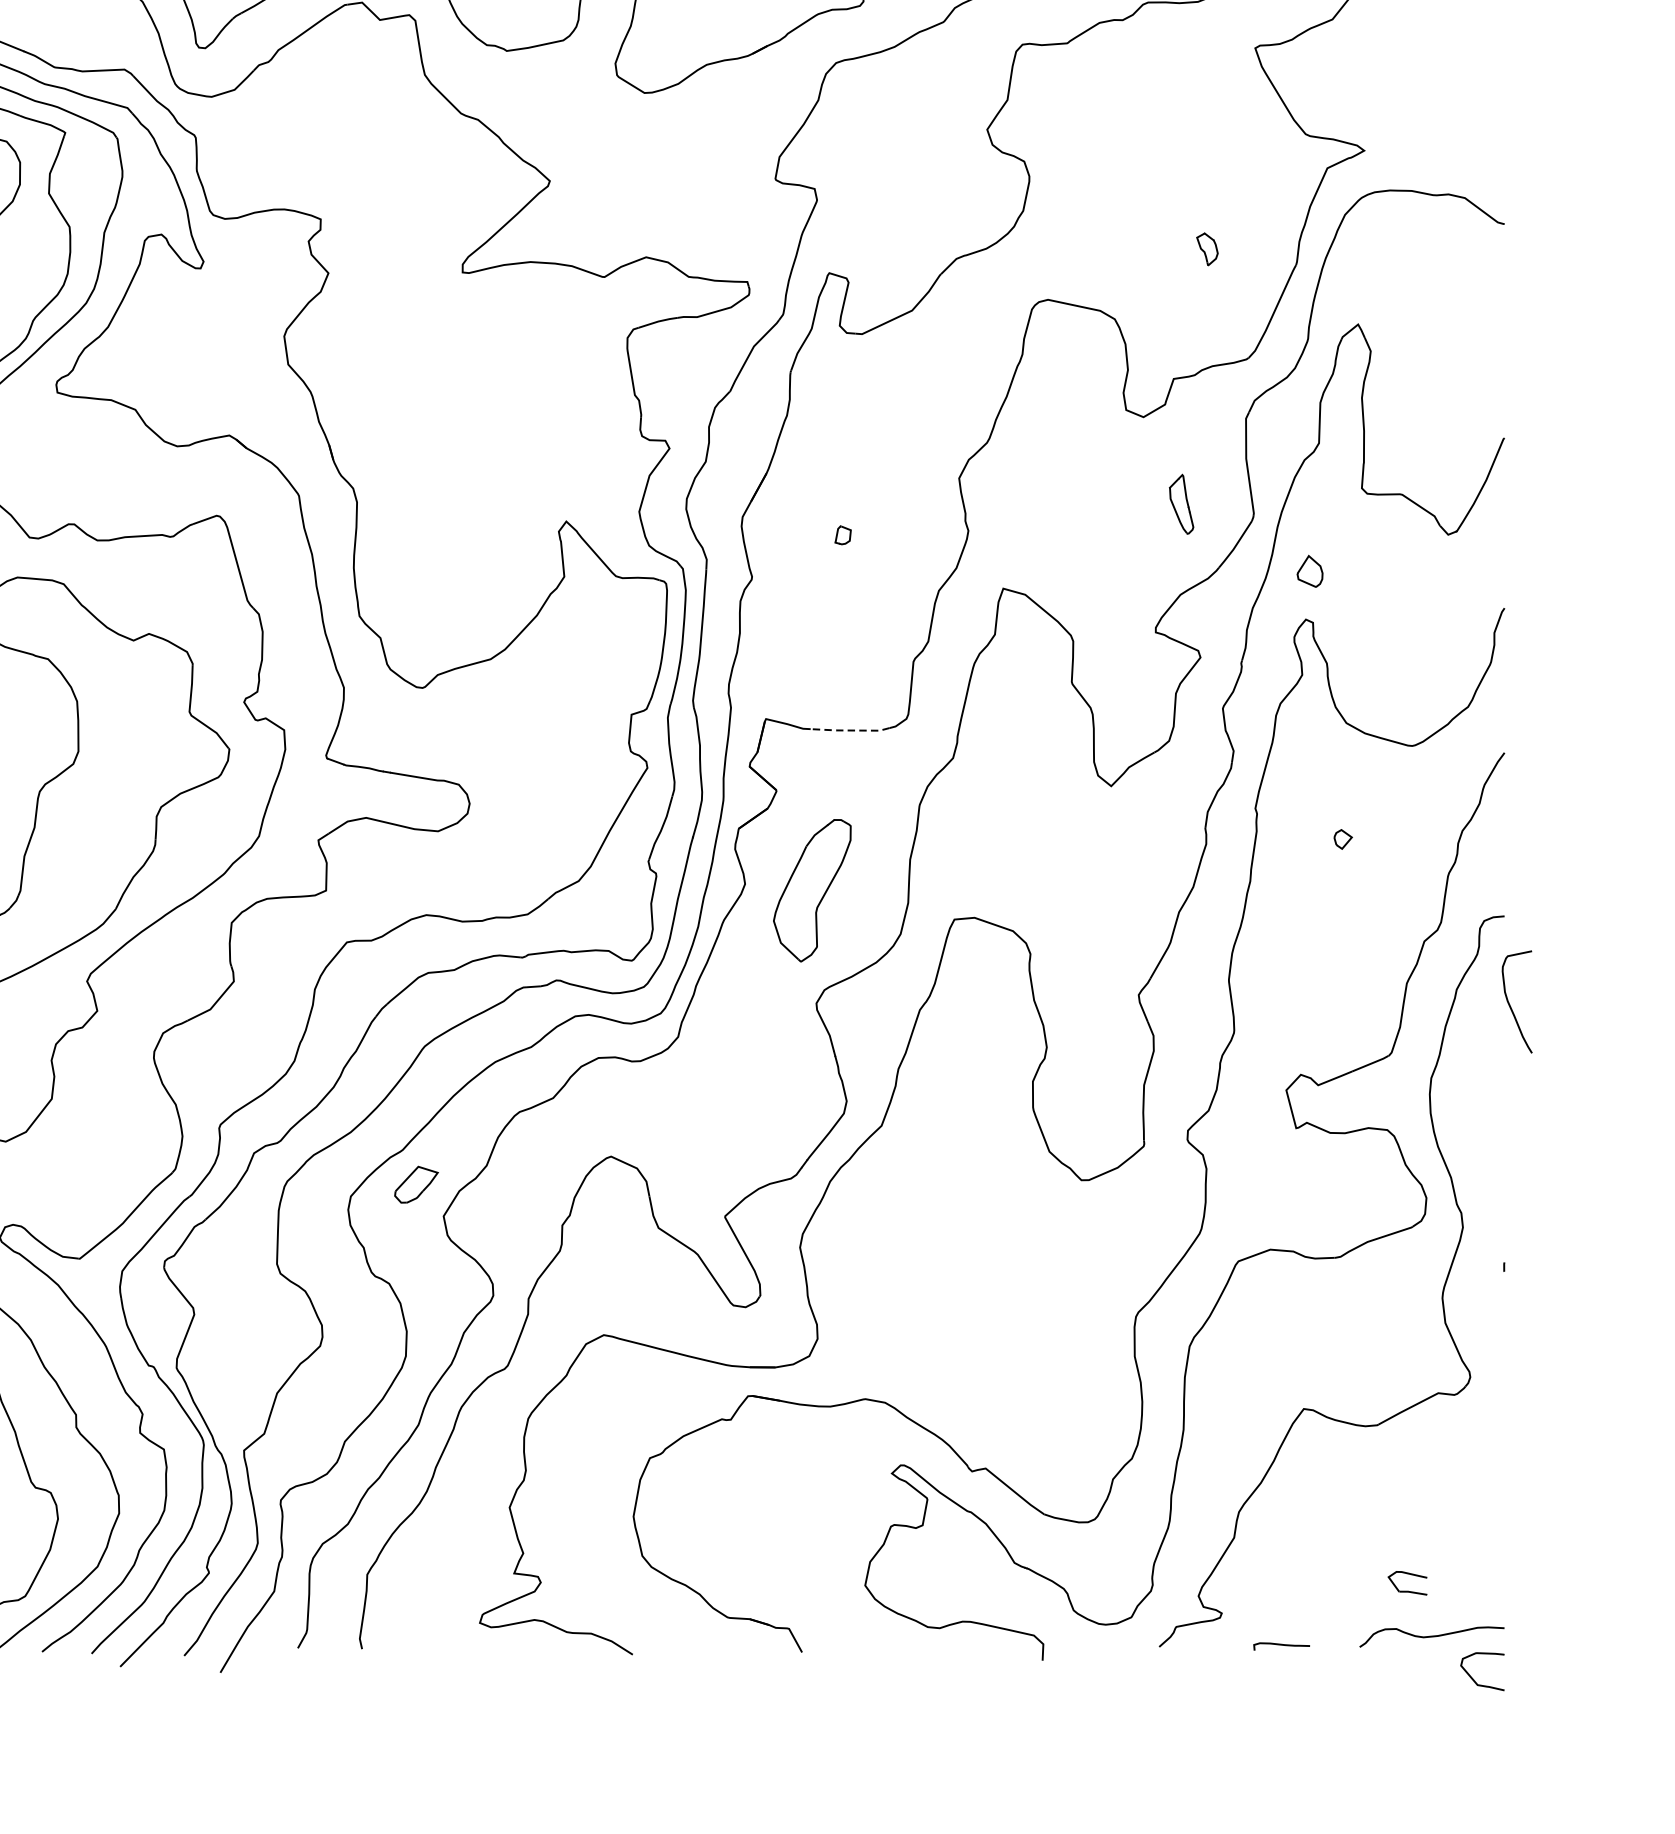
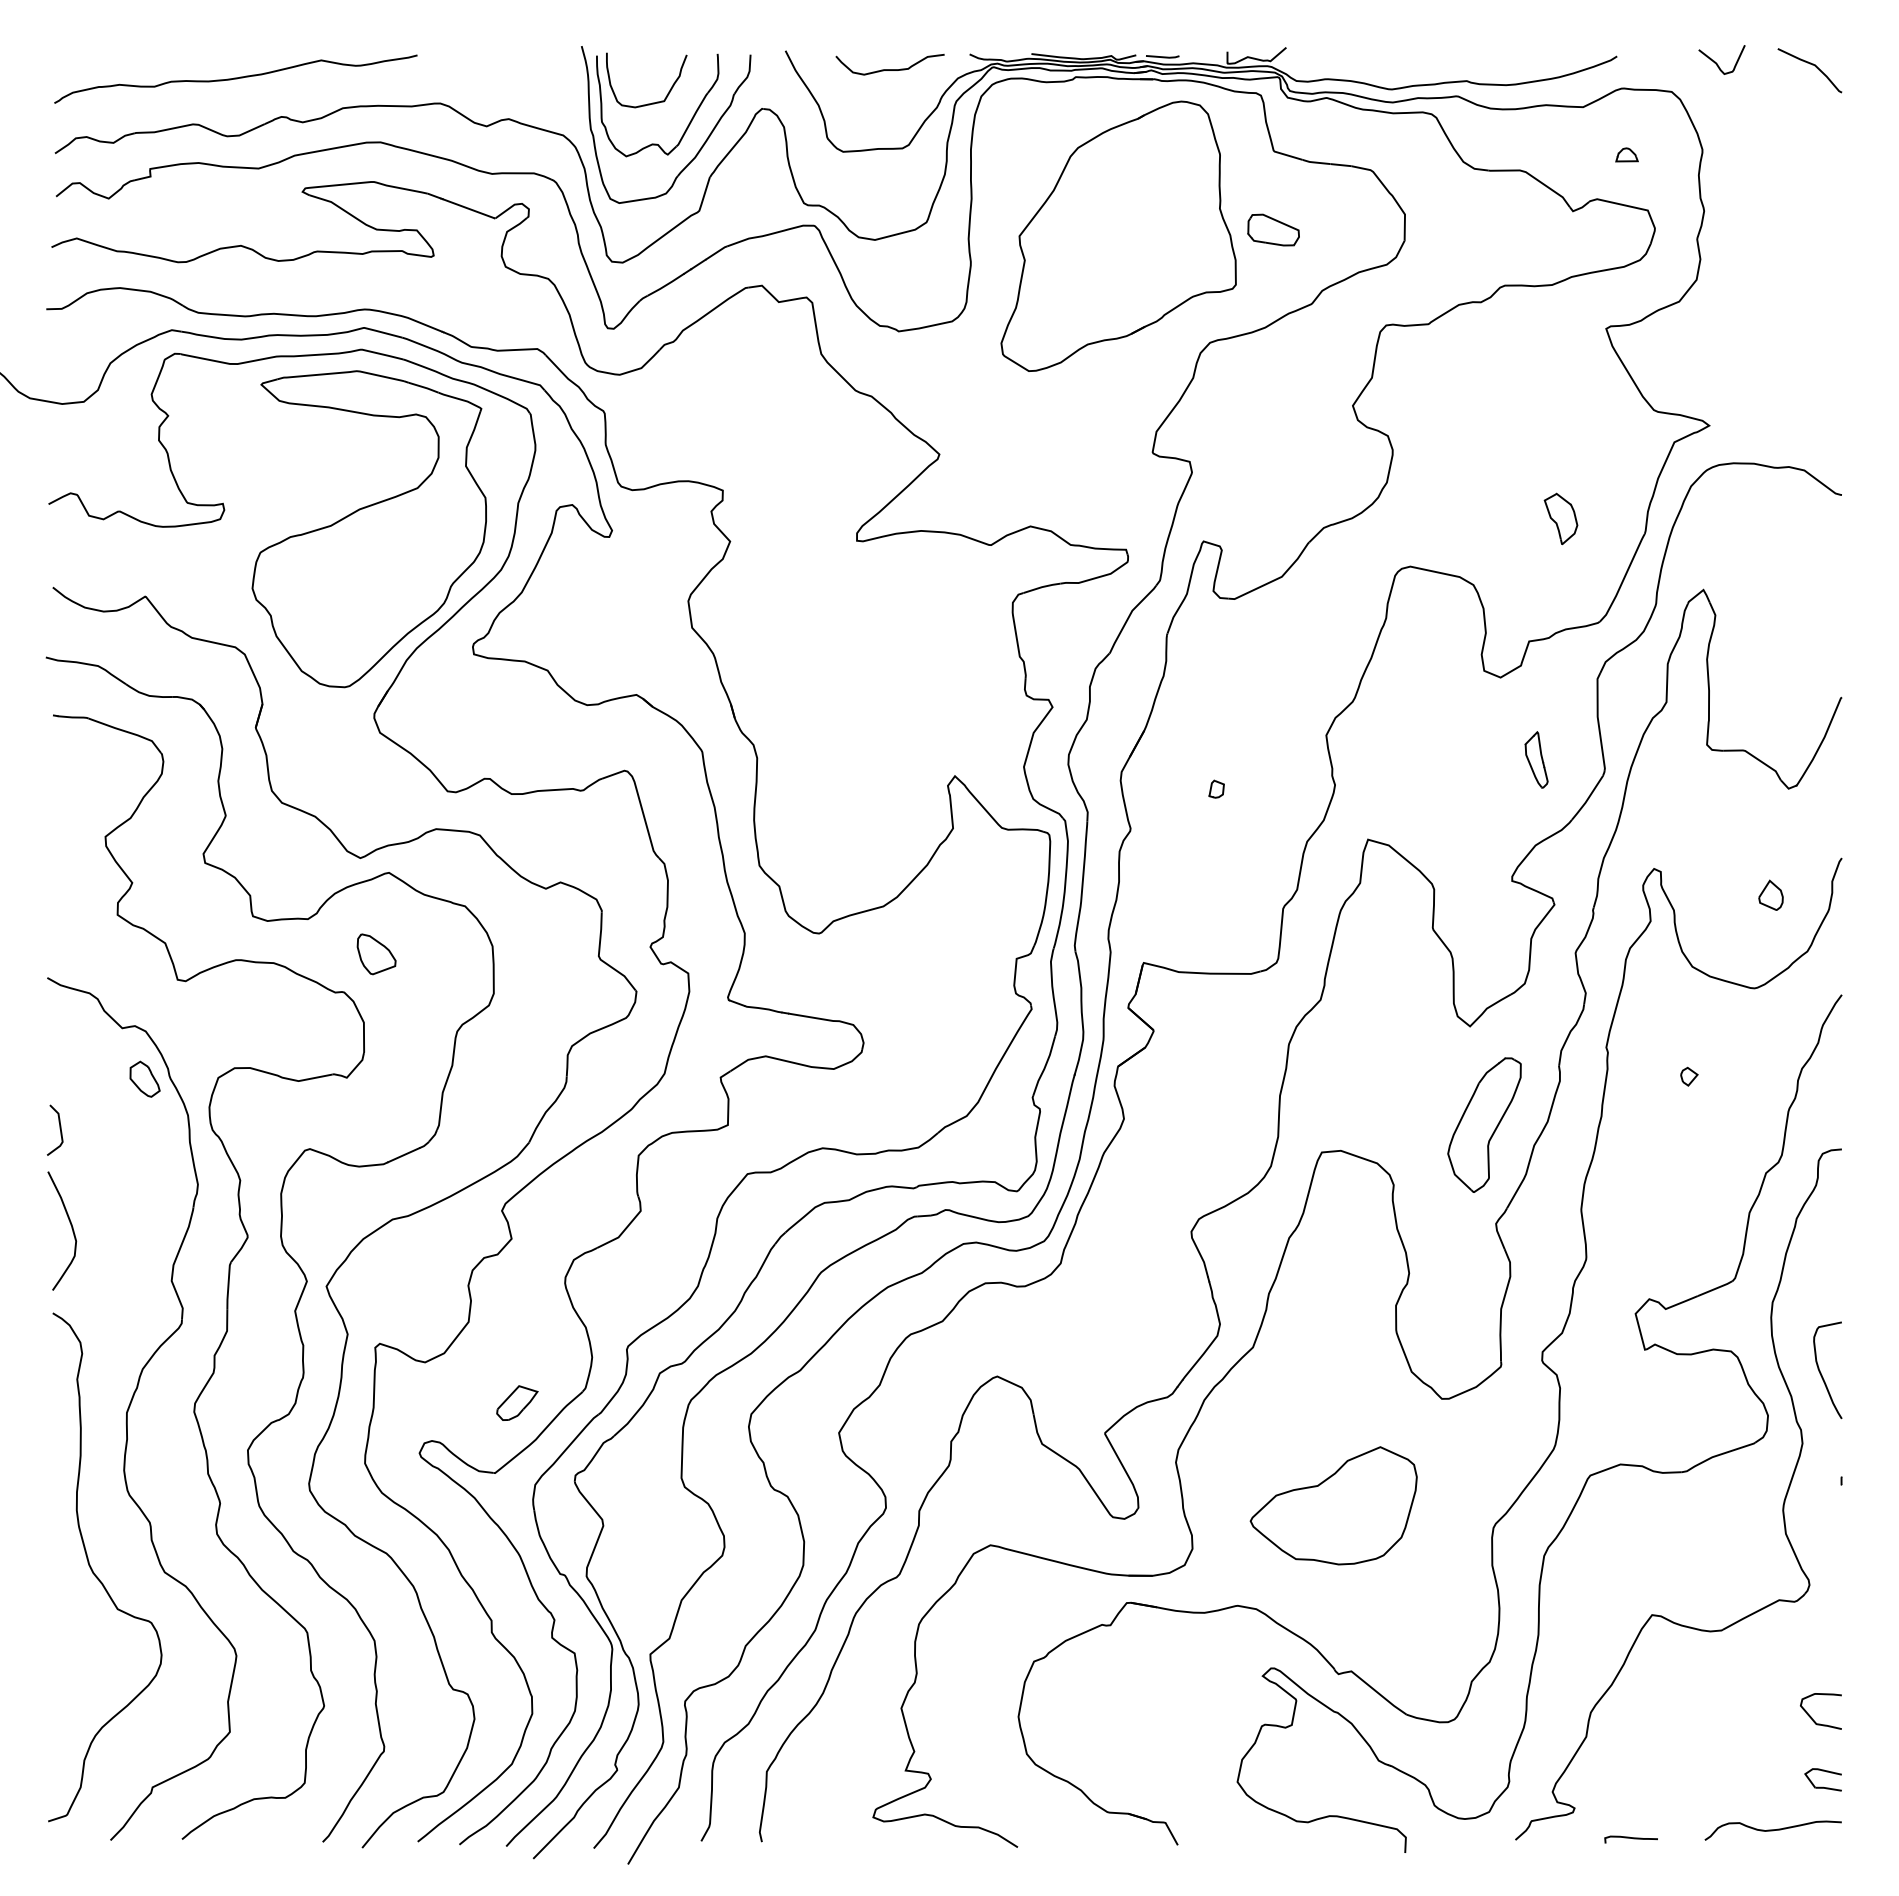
part: (1206, 248) -> (1560, 518), size x1.67
part: (1309, 570) -> (1770, 894), moved
line: (849, 730) -> (1222, 973), dashed -> solid
part: (812, 889) -> (1484, 1124), moved
curve: (1510, 1004) -> (1821, 1372), moved
part: (416, 1184) -> (517, 1402), moved
part: (966, 1293) -> (1333, 1505), added
part: (1406, 1590) -> (1822, 1786), moved
curve: (1473, 1678) -> (1812, 1717), moved

